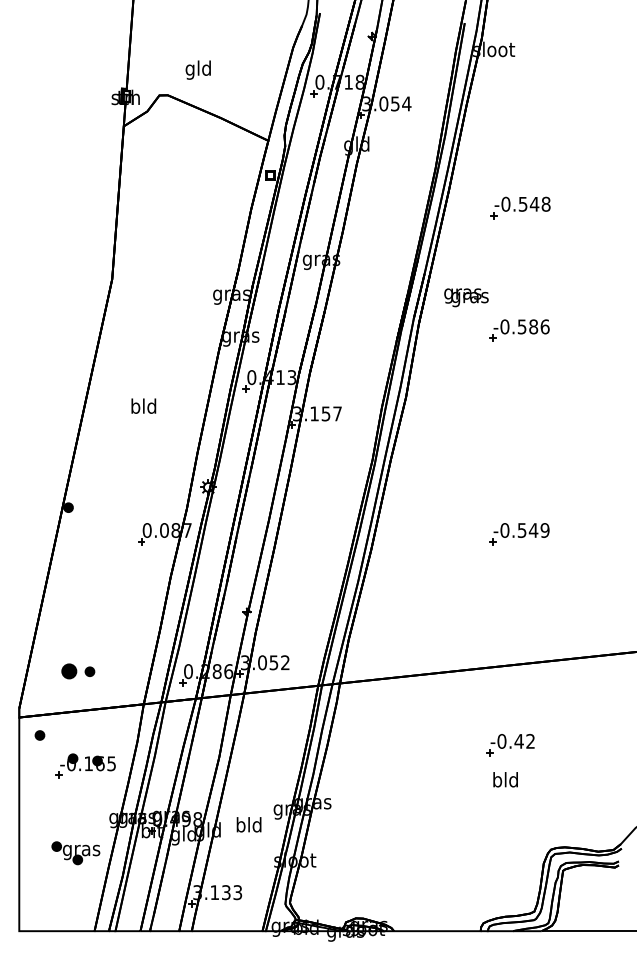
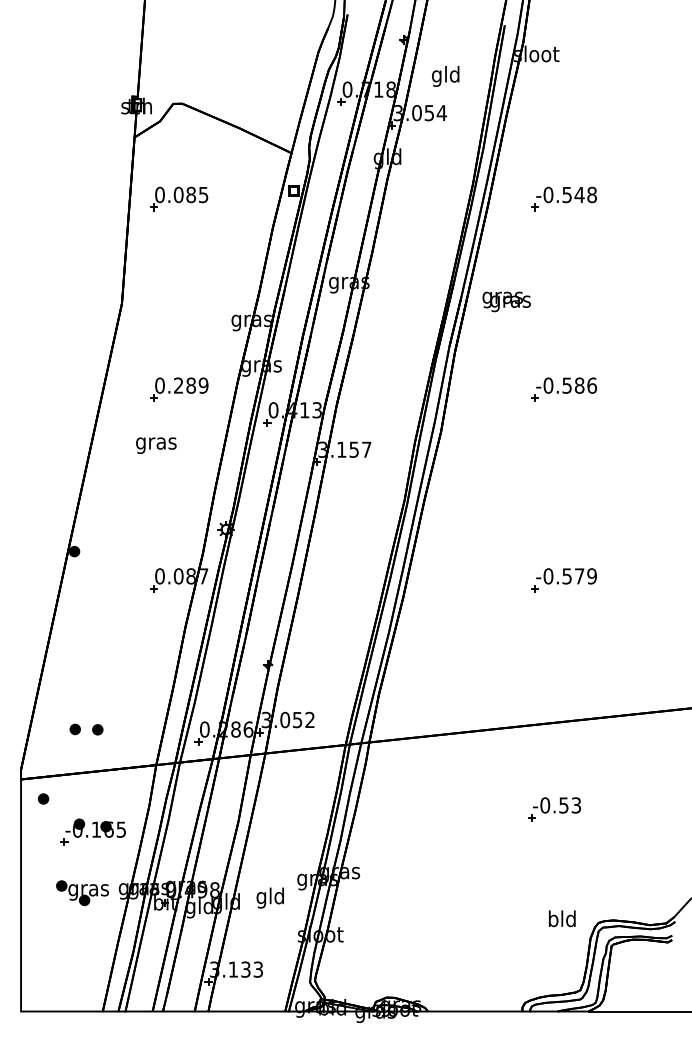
text: (197, 69) -> (444, 75), moved
part: (164, 182) -> (178, 198), added
part: (520, 207) -> (564, 198), moved
text: (466, 297) -> (506, 301), moved
part: (519, 330) -> (564, 389), moved
part: (164, 358) -> (178, 389), added
text: (143, 407) -> (155, 442), bld -> gras
text: (533, 530) -> (579, 576), -0.549 -> -0.579
part: (68, 671) -> (74, 729), size x0.62
text: (524, 741) -> (569, 805), -0.42 -> -0.53
text: (505, 779) -> (562, 918), moved
text: (240, 826) -> (261, 897), bld -> gld
part: (75, 853) -> (82, 893), moved

